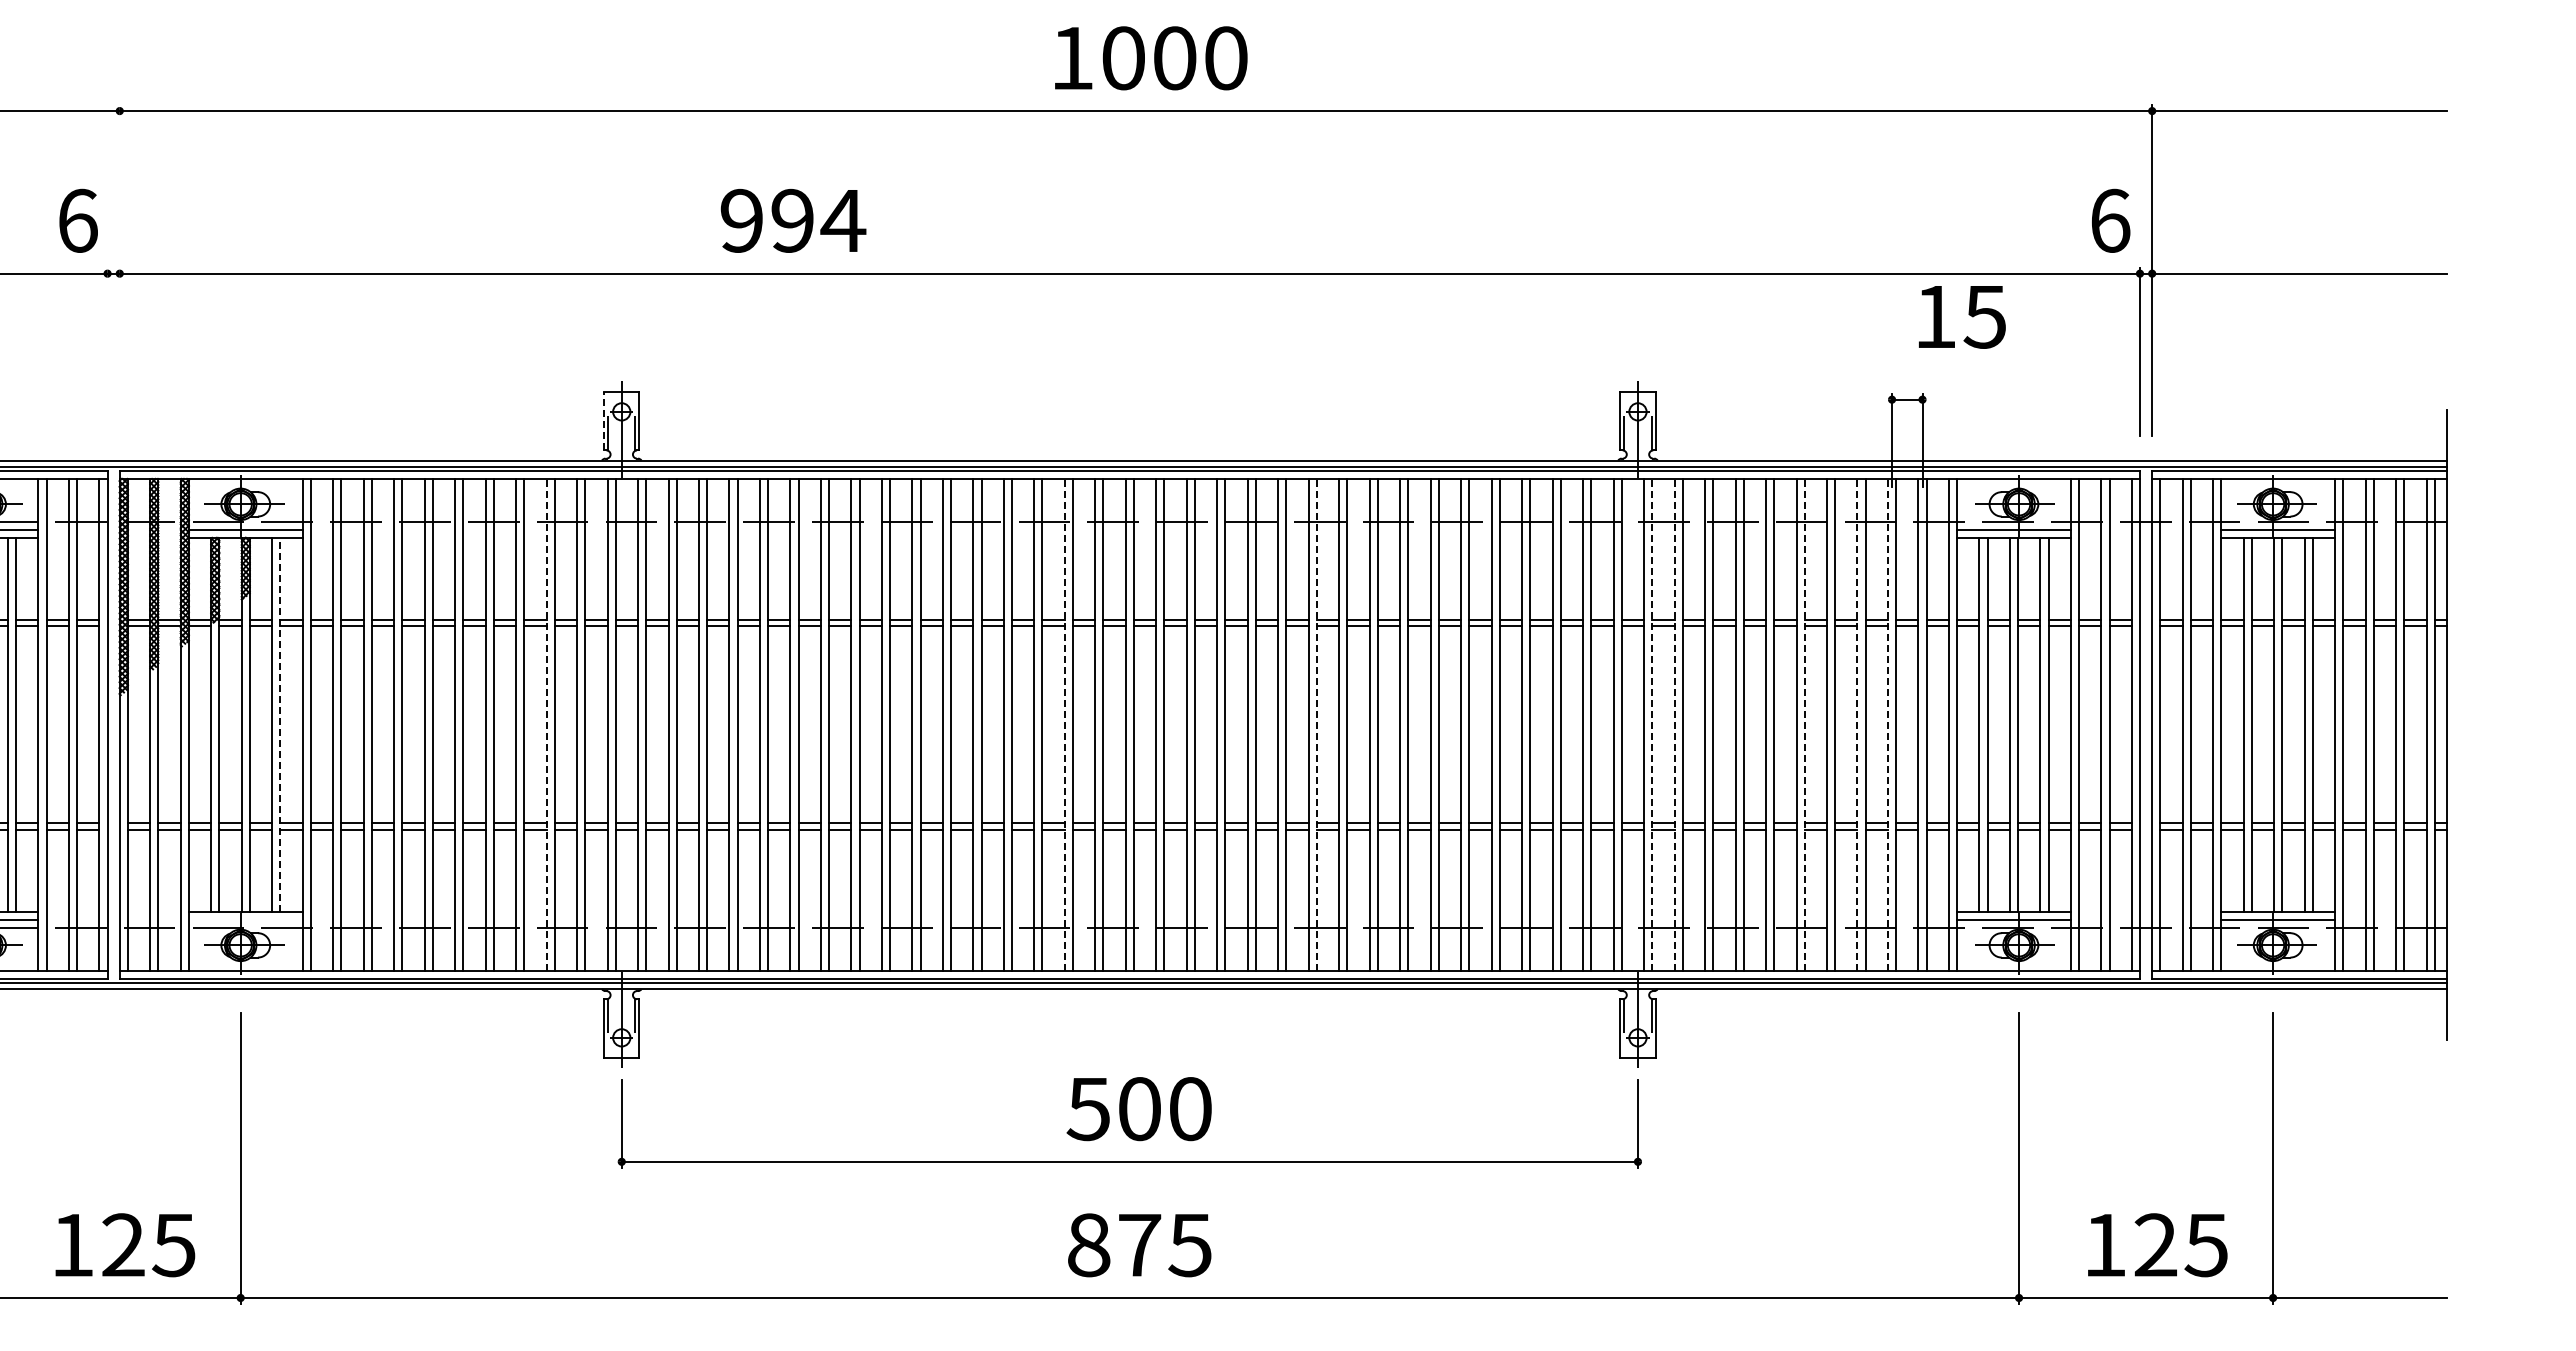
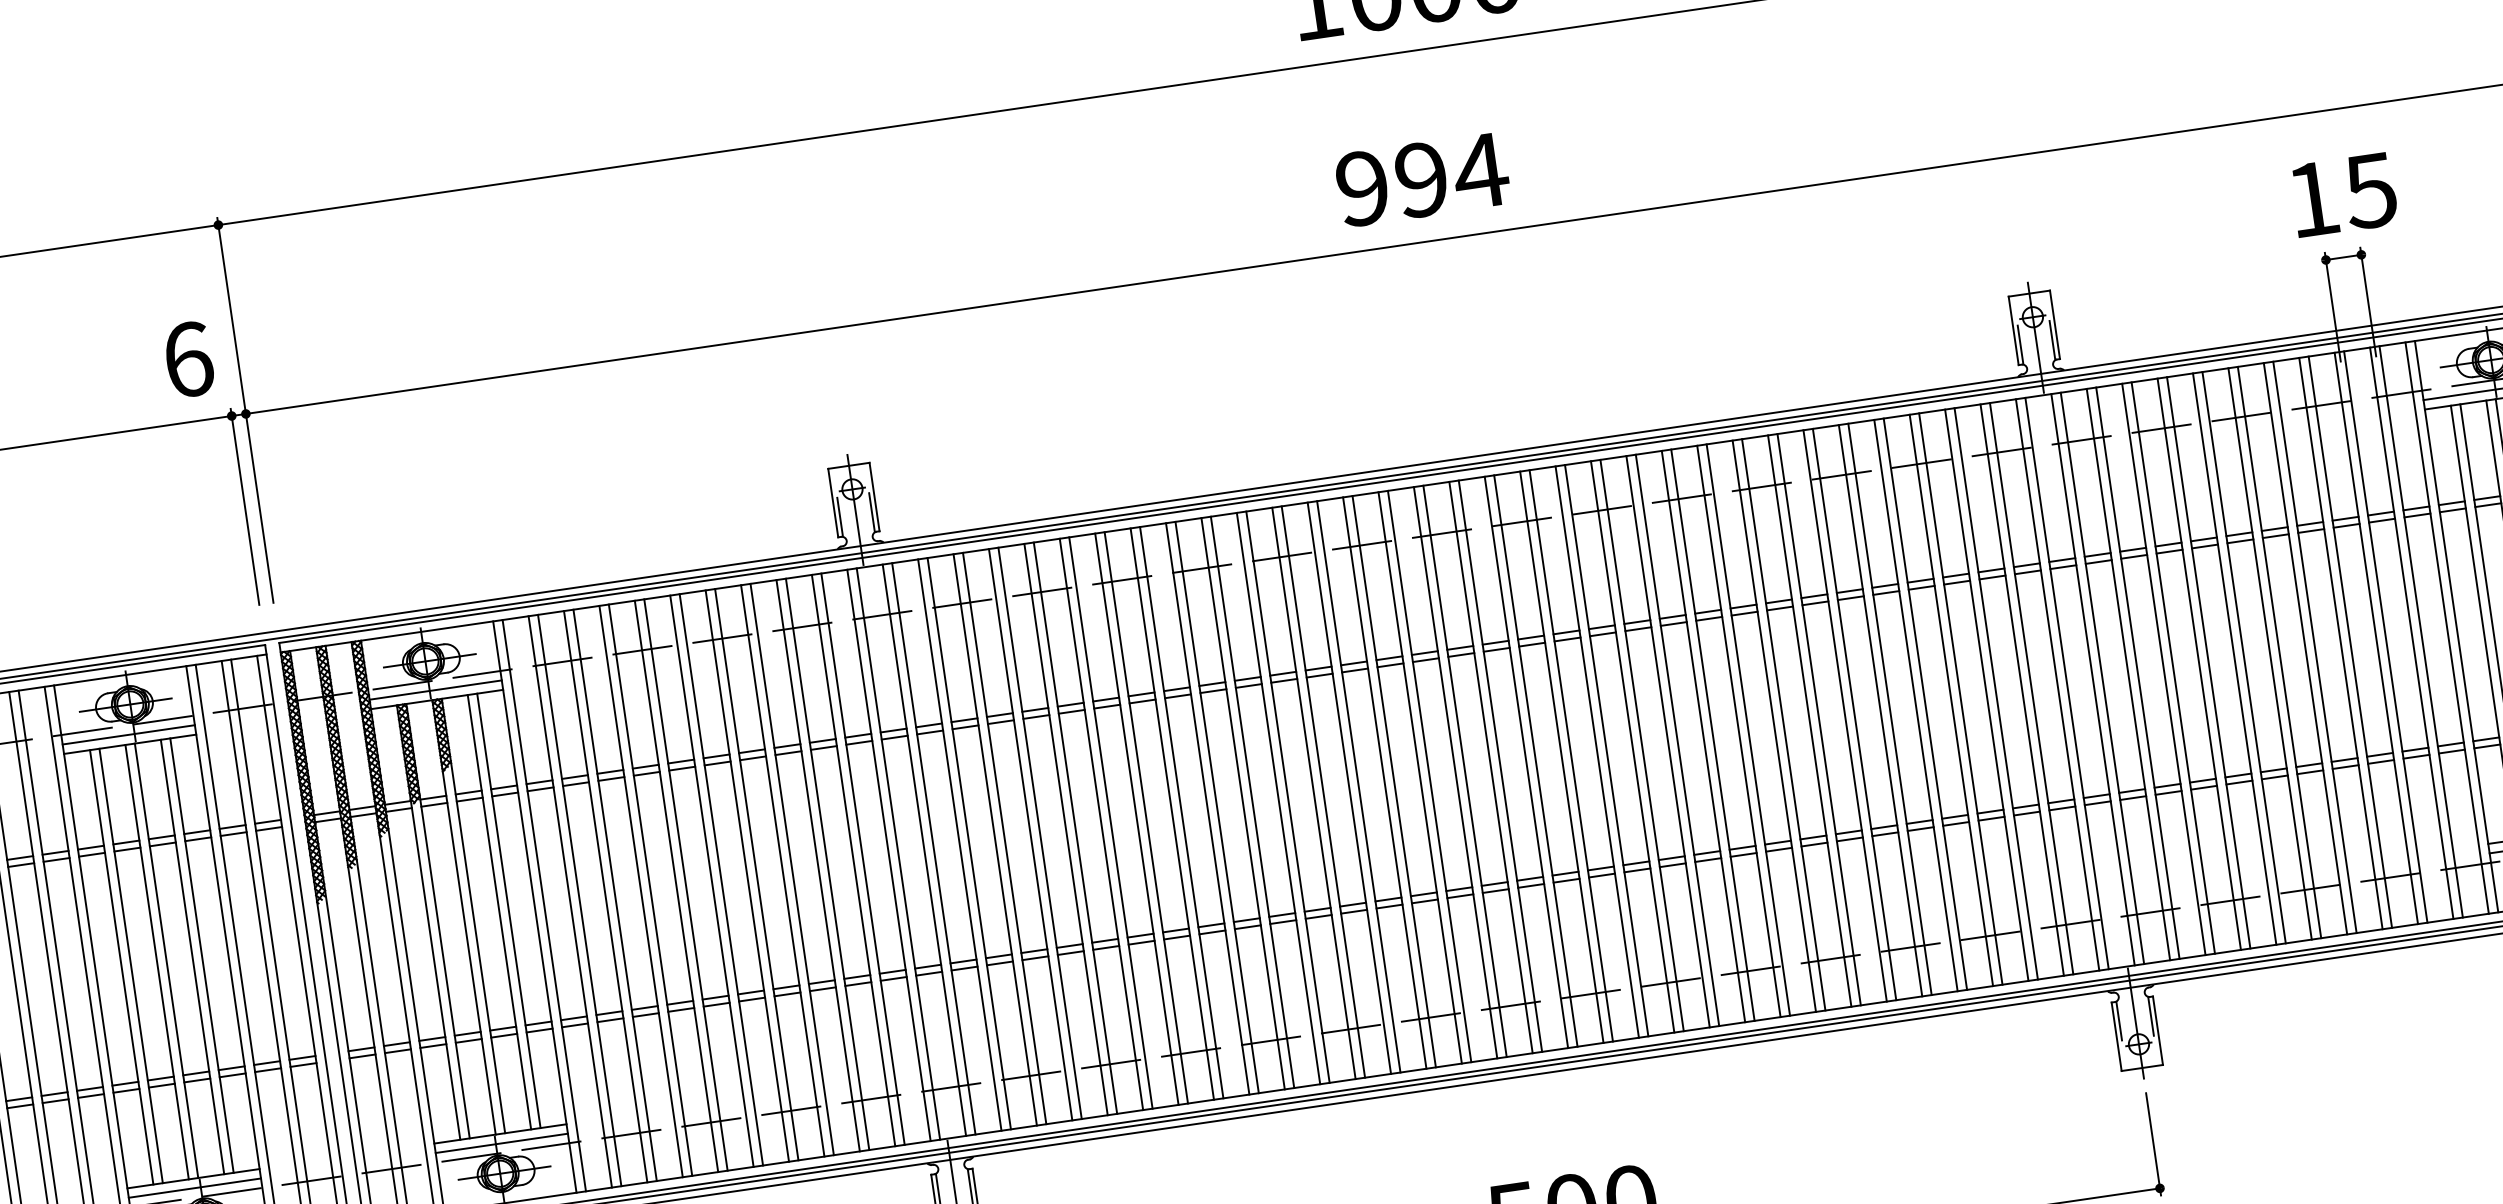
text: (793, 220) -> (1422, 179), moved
line: (119, 270) -> (245, 410), added
text: (1962, 317) -> (2344, 195), moved
line: (107, 351) -> (244, 506), added
line: (603, 420) -> (832, 502), dashed -> solid
line: (280, 724) -> (509, 910), dashed -> solid
line: (546, 724) -> (818, 865), dashed -> solid
line: (1064, 724) -> (1419, 777), dashed -> solid
line: (1316, 724) -> (1712, 734), dashed -> solid
line: (1652, 724) -> (2102, 677), dashed -> solid
line: (1674, 724) -> (2128, 674), dashed -> solid
line: (1804, 724) -> (2279, 652), dashed -> solid
line: (1857, 724) -> (2340, 643), dashed -> solid
line: (1887, 724) -> (2375, 638), dashed -> solid
line: (245, 919) -> (501, 1142), added

